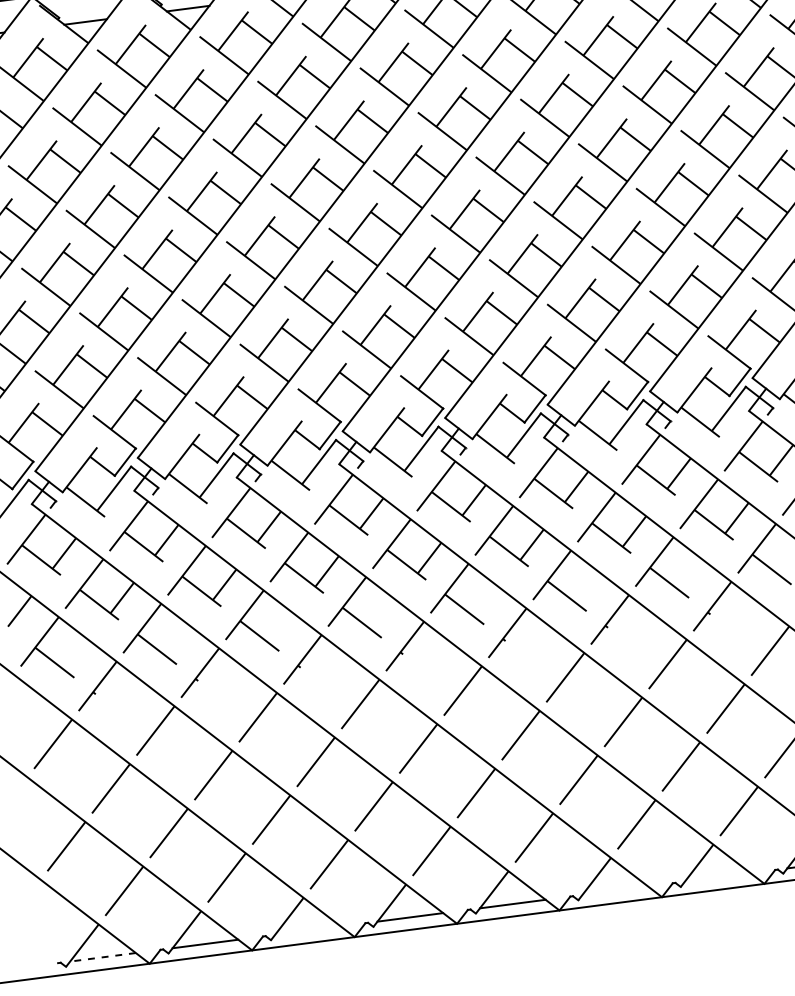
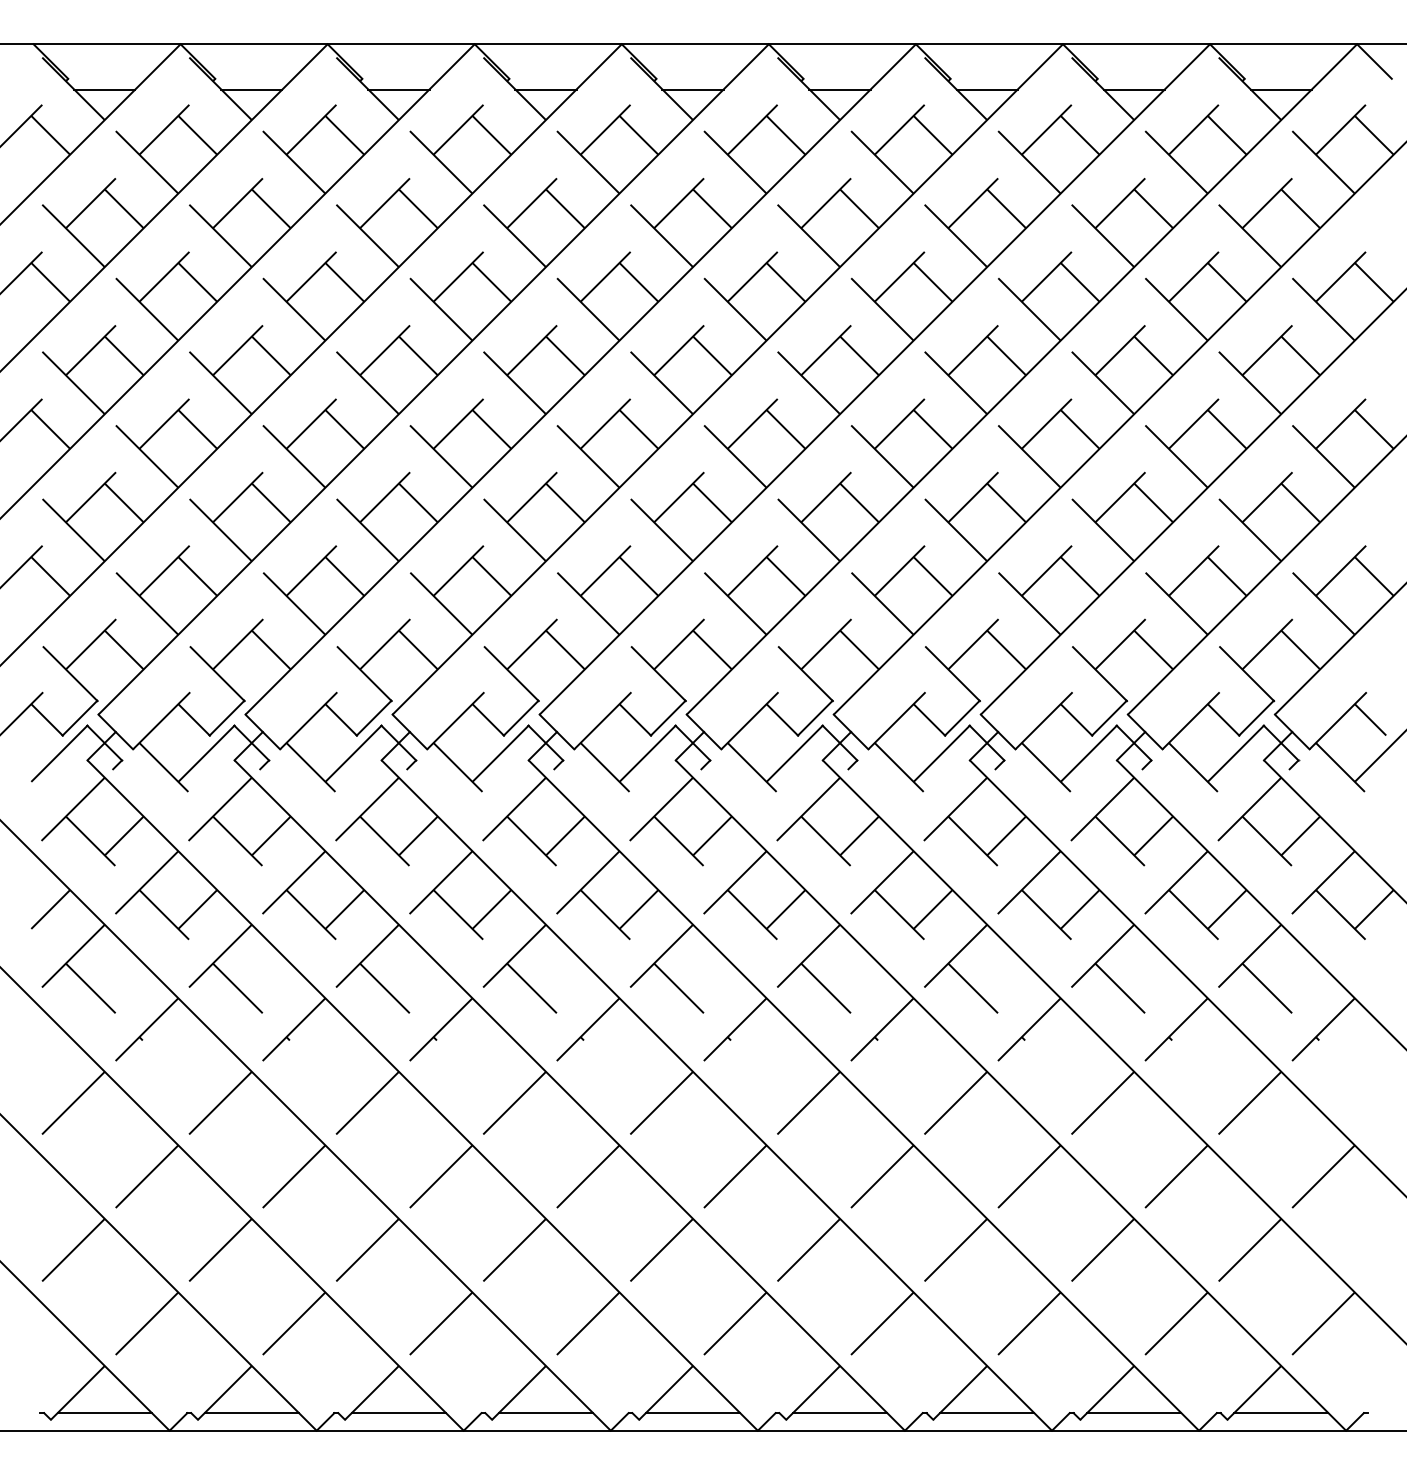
line: (717, 877) -> (987, 1413), added
line: (614, 891) -> (839, 1413), added
line: (307, 931) -> (398, 1413), added
line: (102, 957) -> (104, 1413), dashed -> solid

